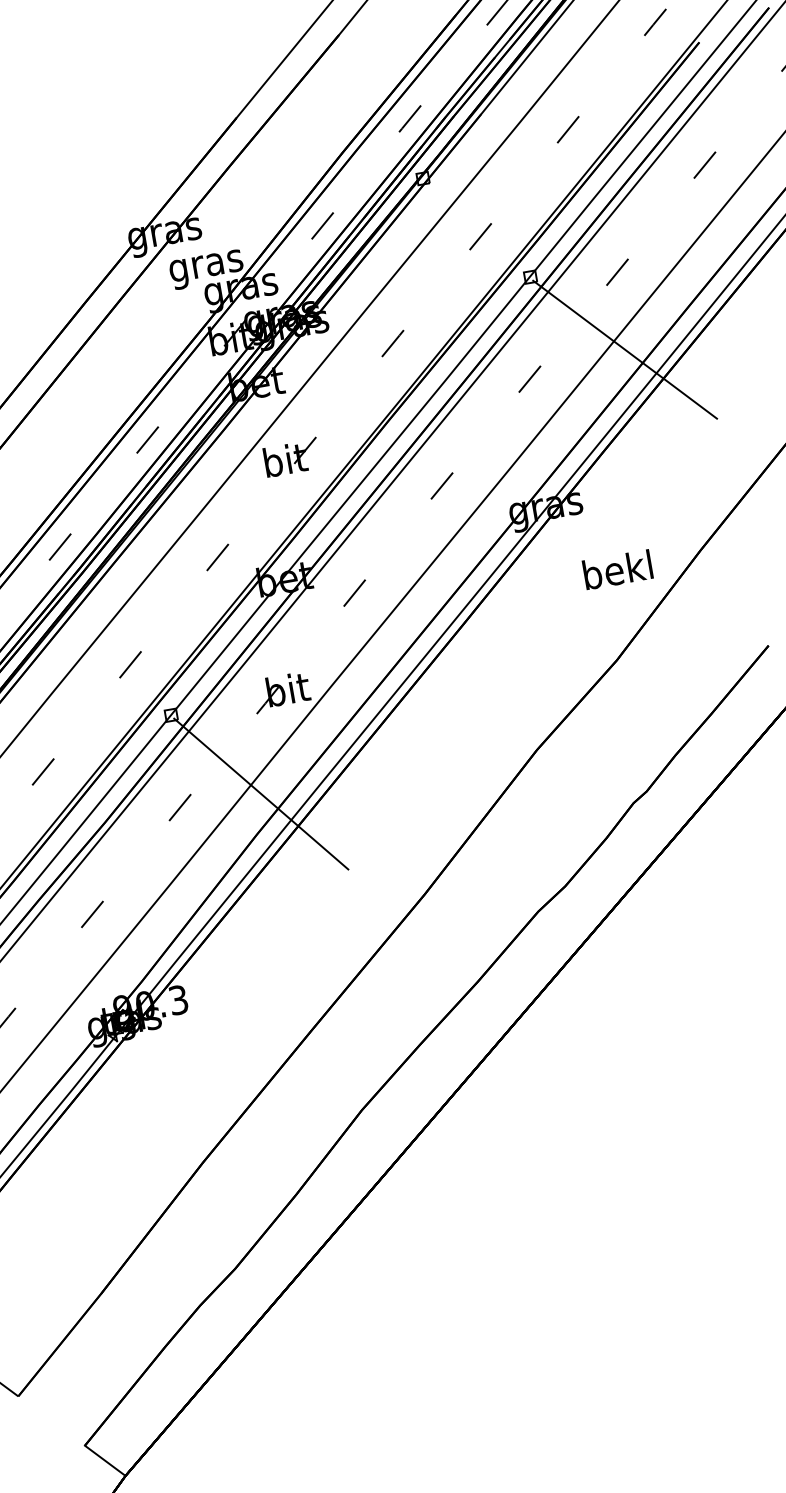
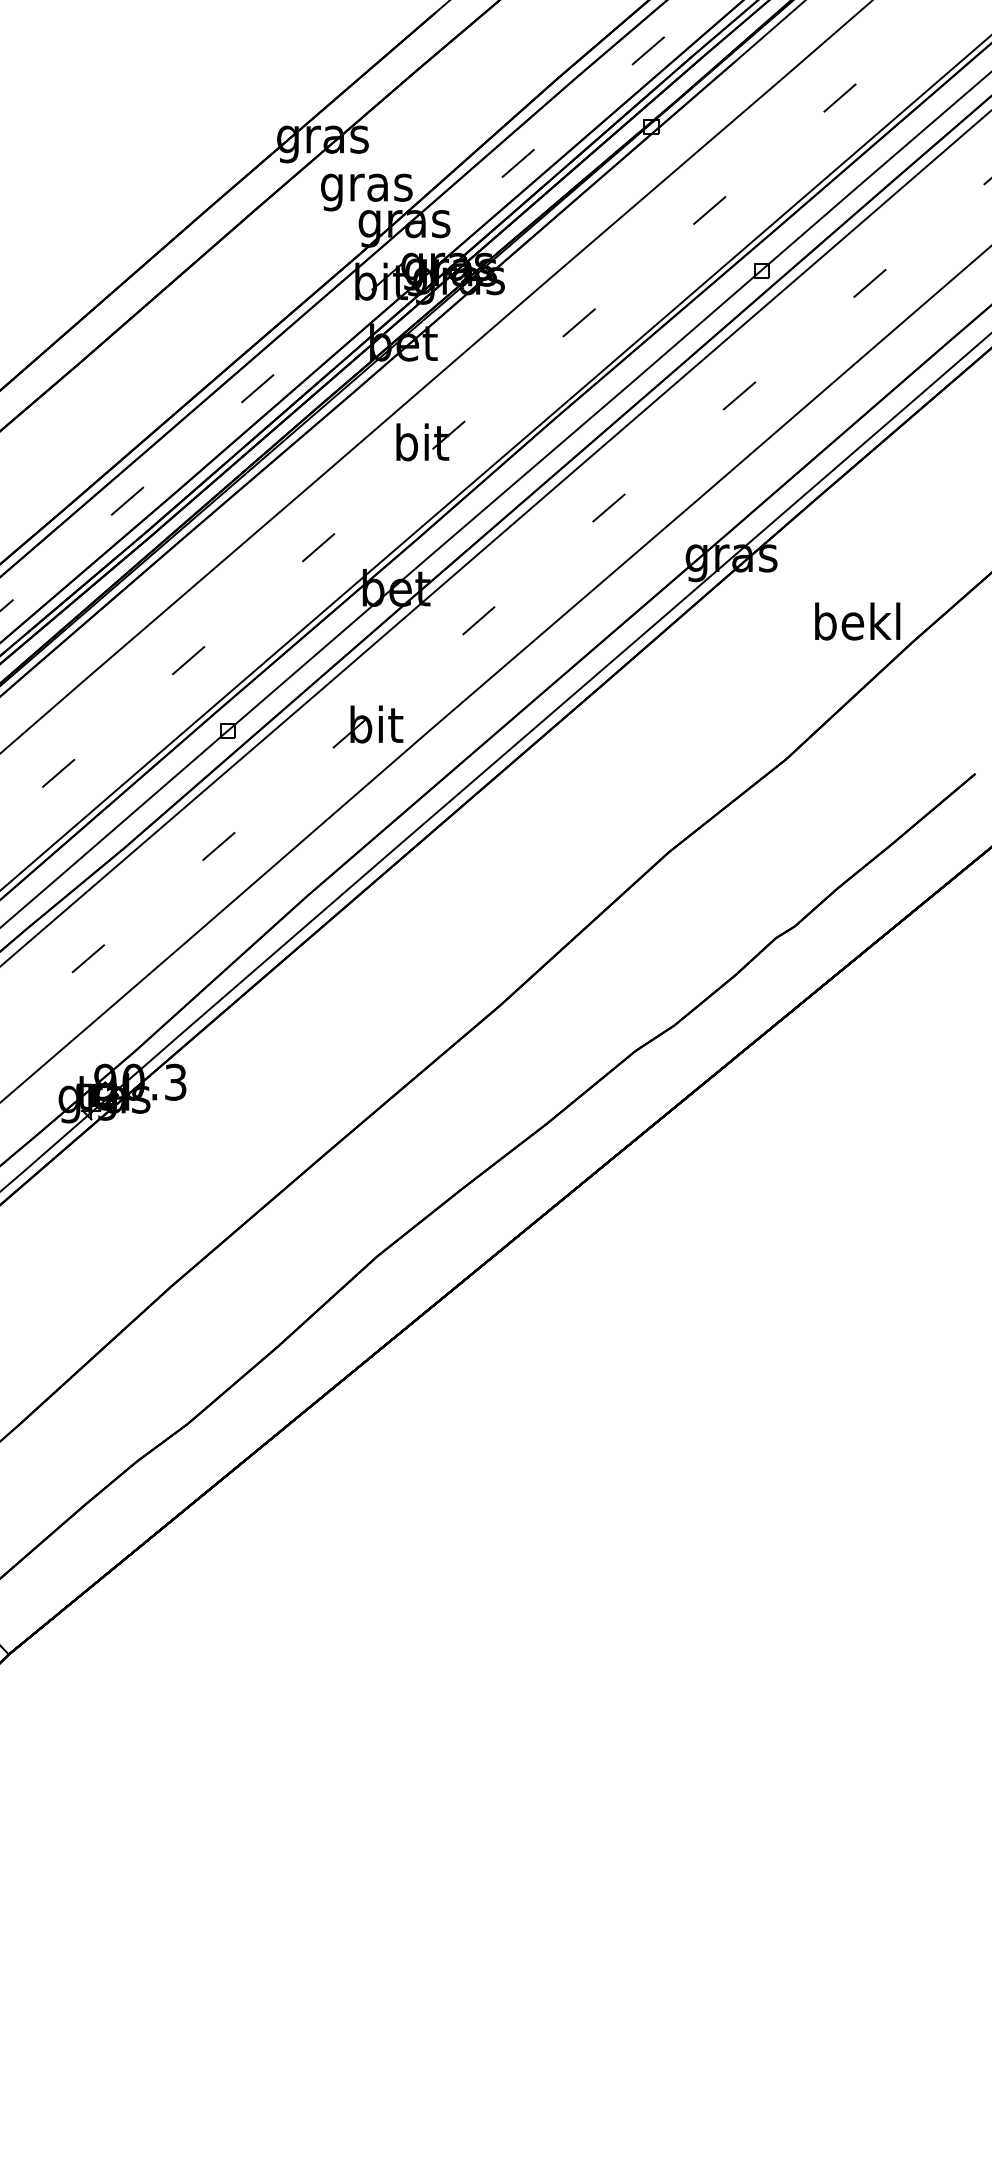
line: (624, 349) -> (862, 379), removed
text: (617, 569) -> (857, 621), moved
line: (260, 794) -> (320, 847), removed

